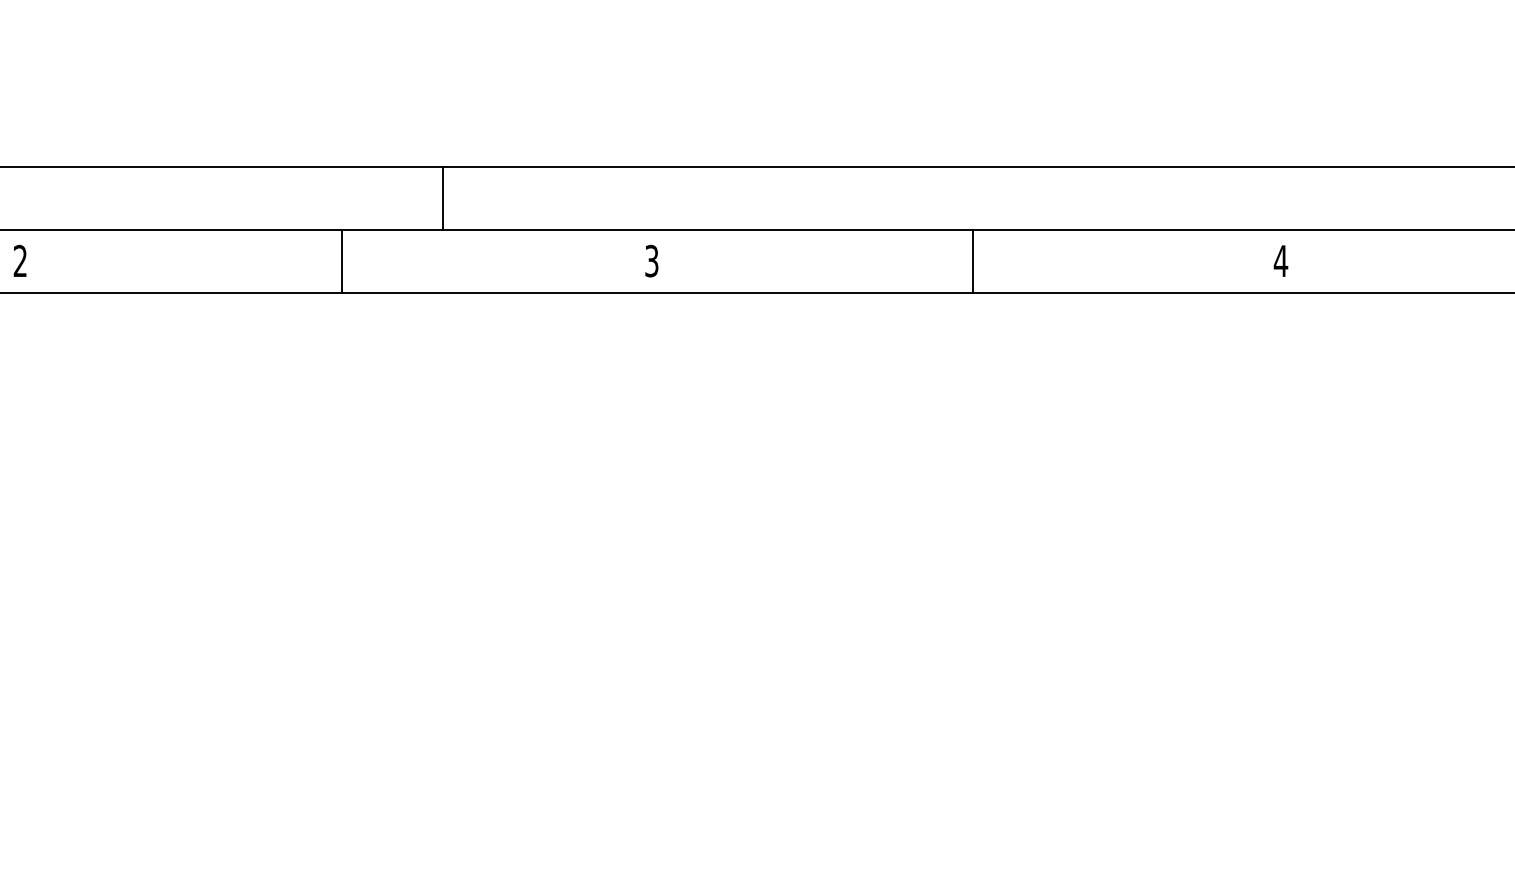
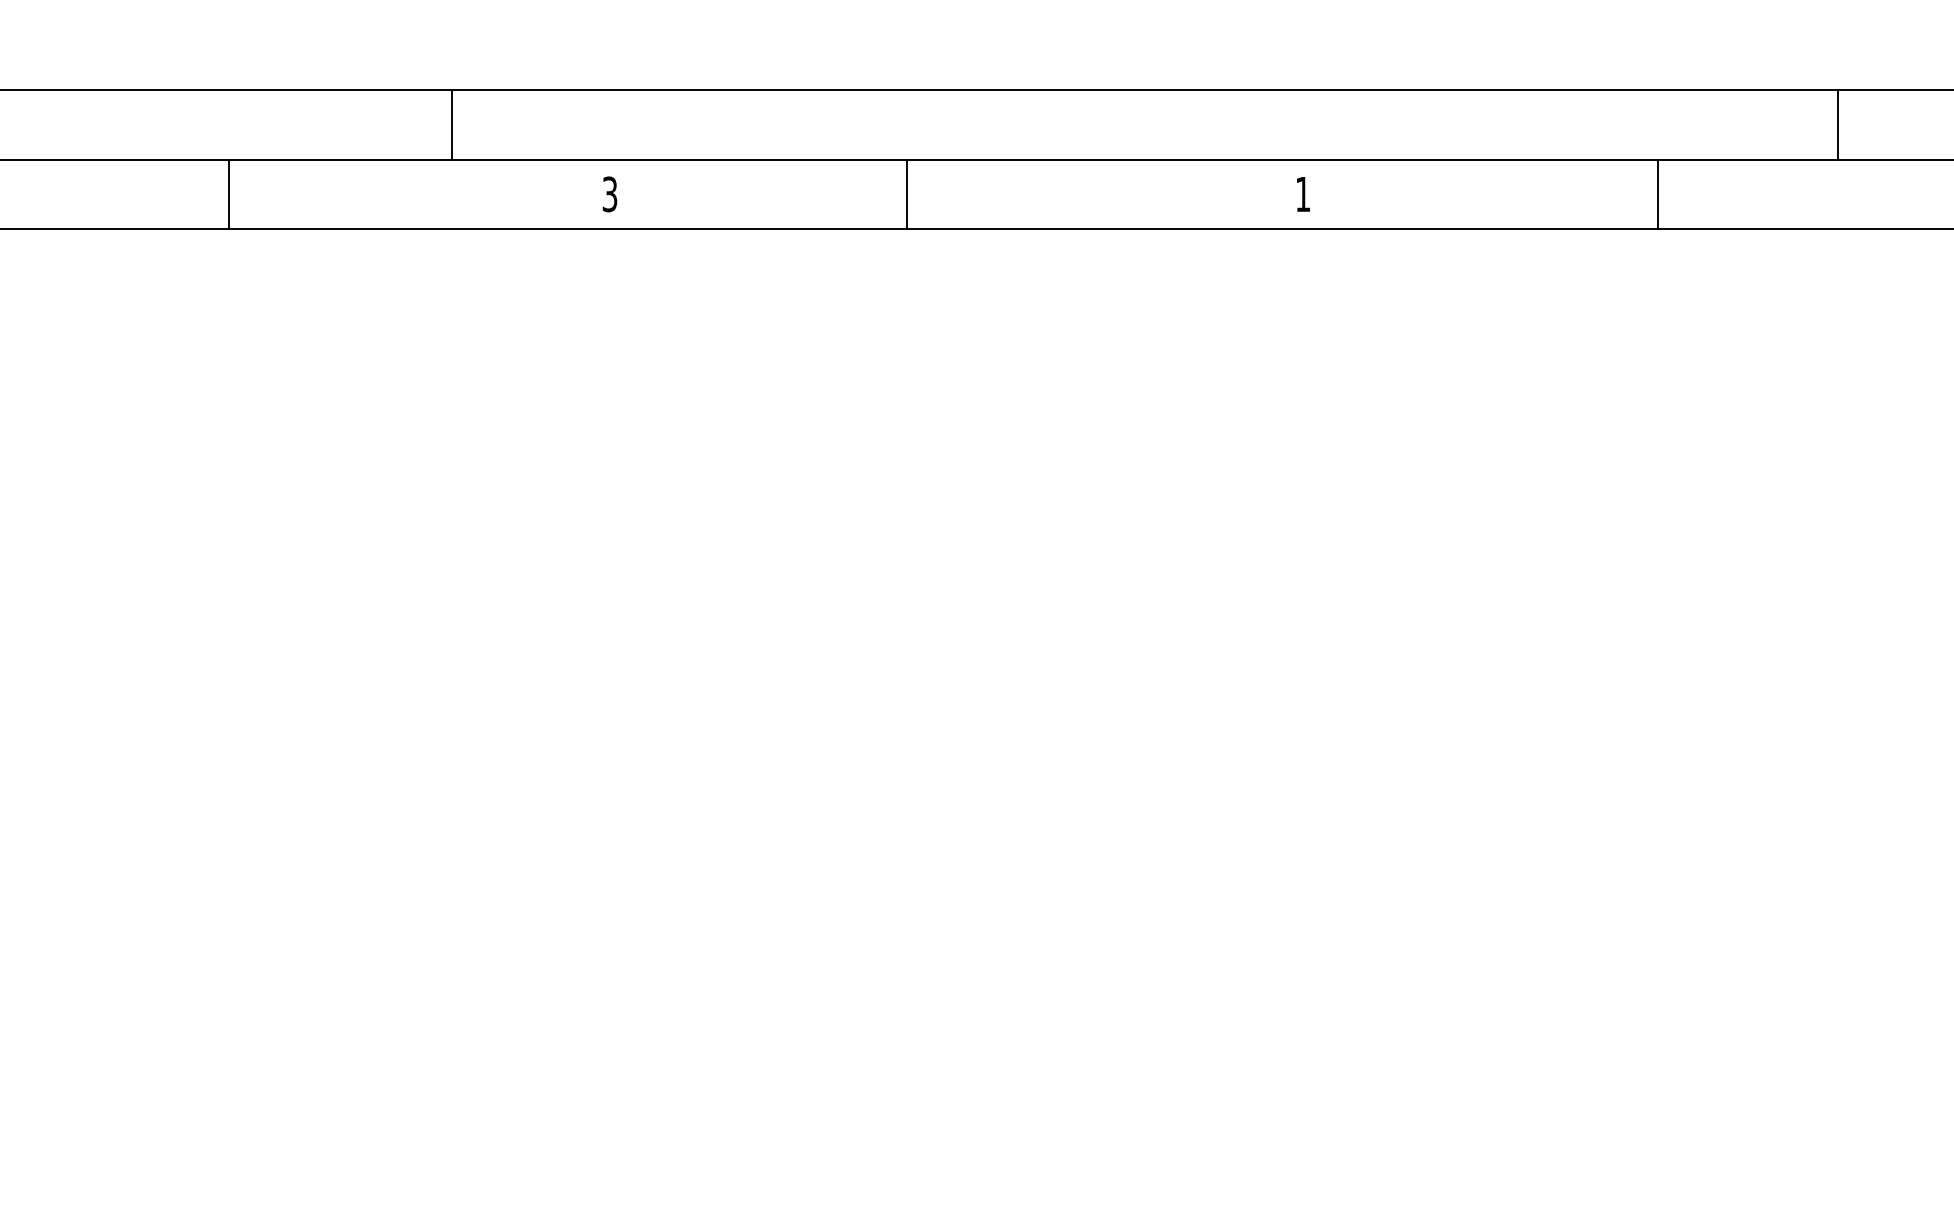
line: (443, 197) -> (452, 124), moved
line: (342, 261) -> (229, 194), moved
line: (972, 261) -> (907, 194), moved
text: (1281, 261) -> (1303, 194), 4 -> 1

